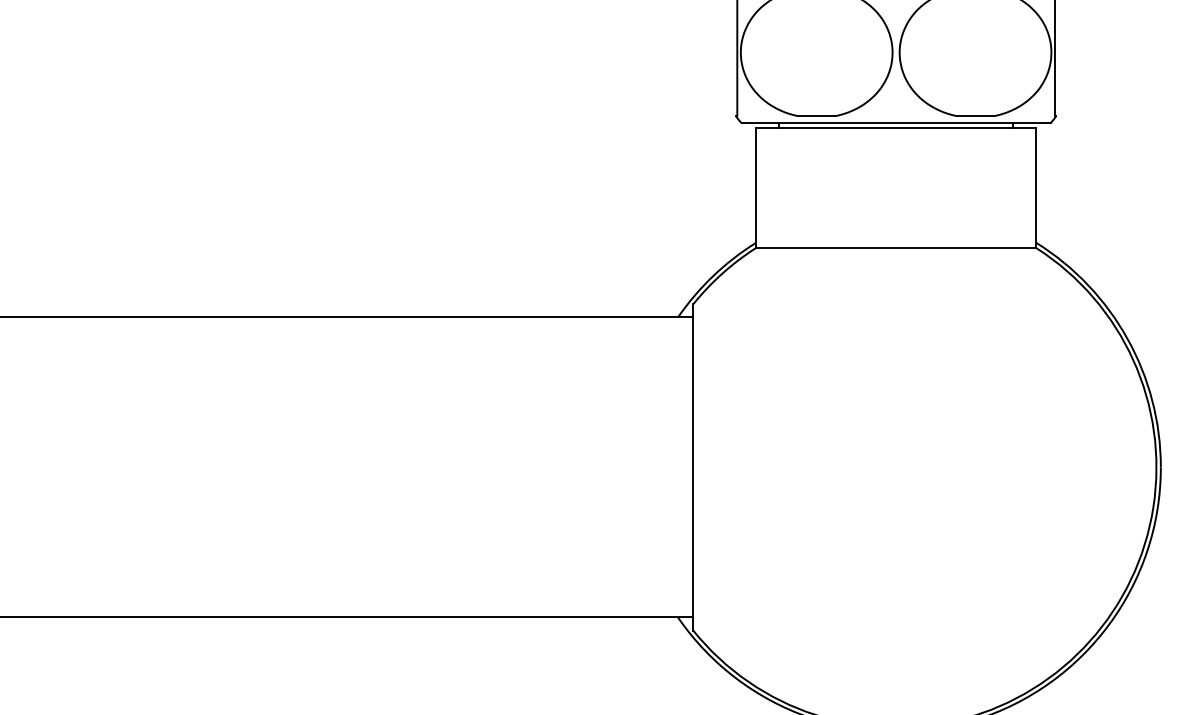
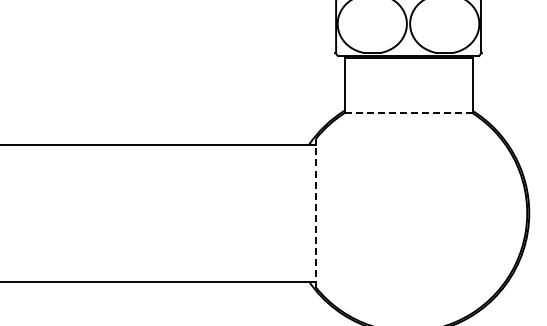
line: (896, 248) -> (408, 113), solid -> dashed
line: (692, 466) -> (315, 212), solid -> dashed

